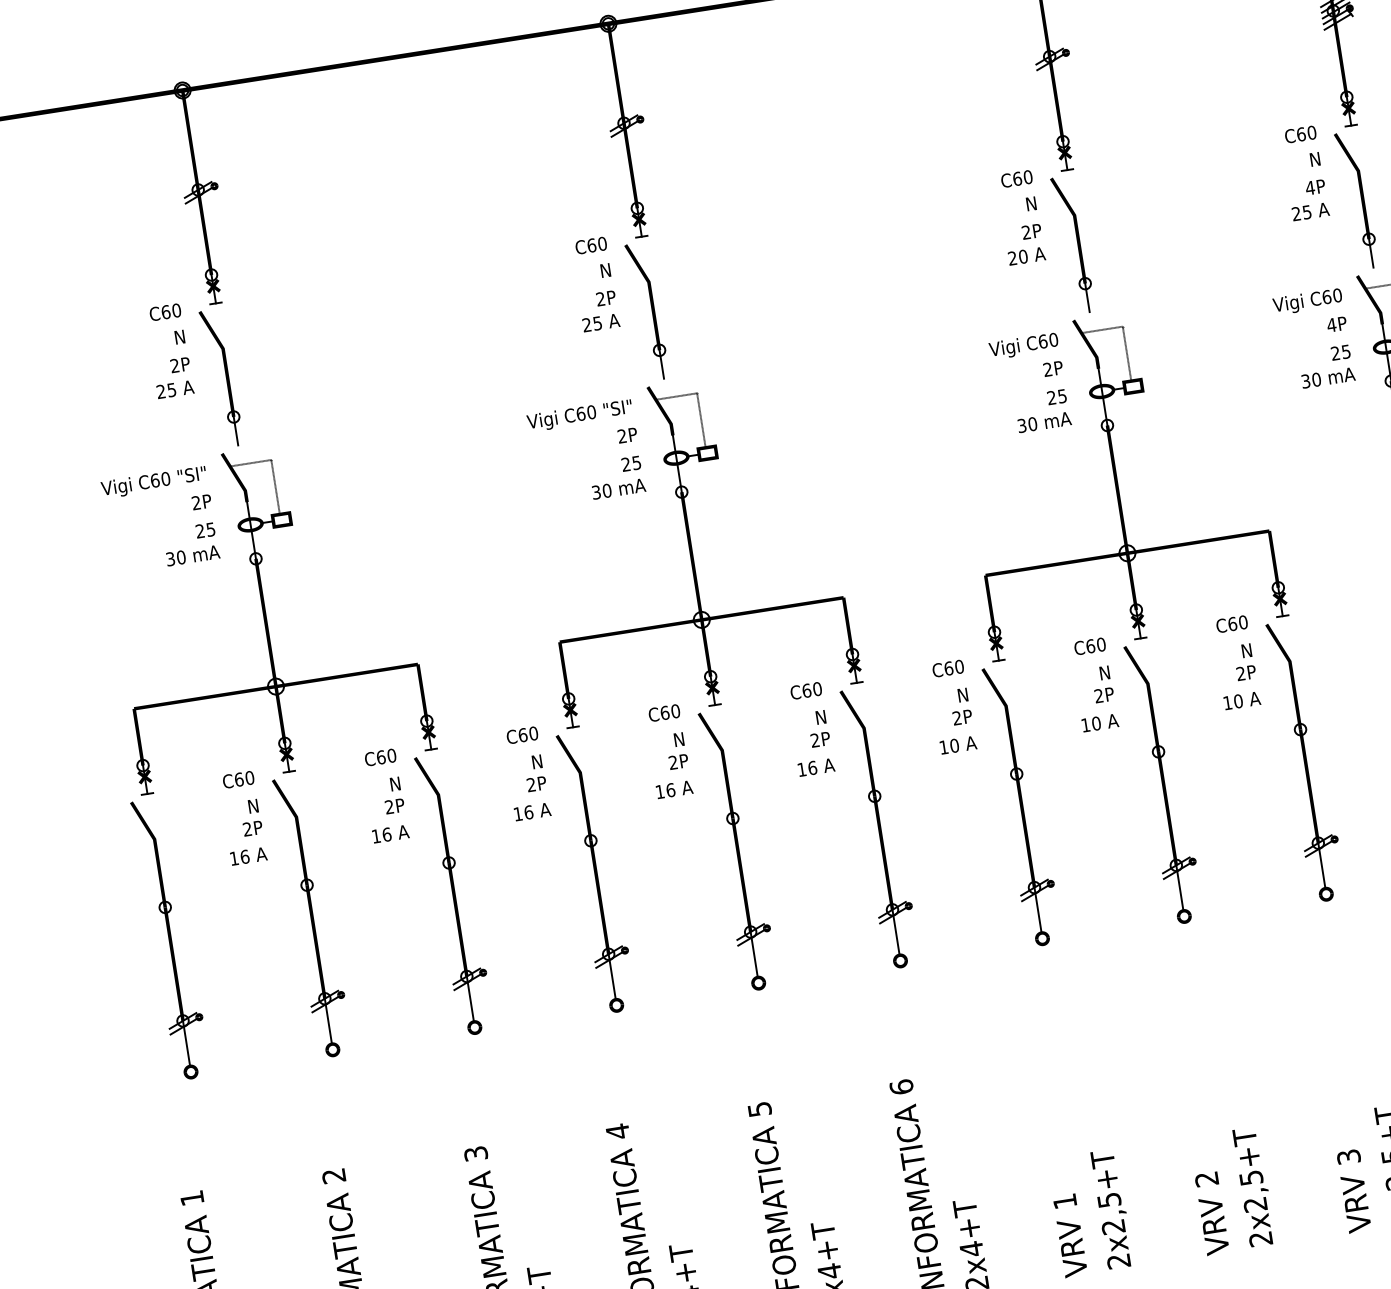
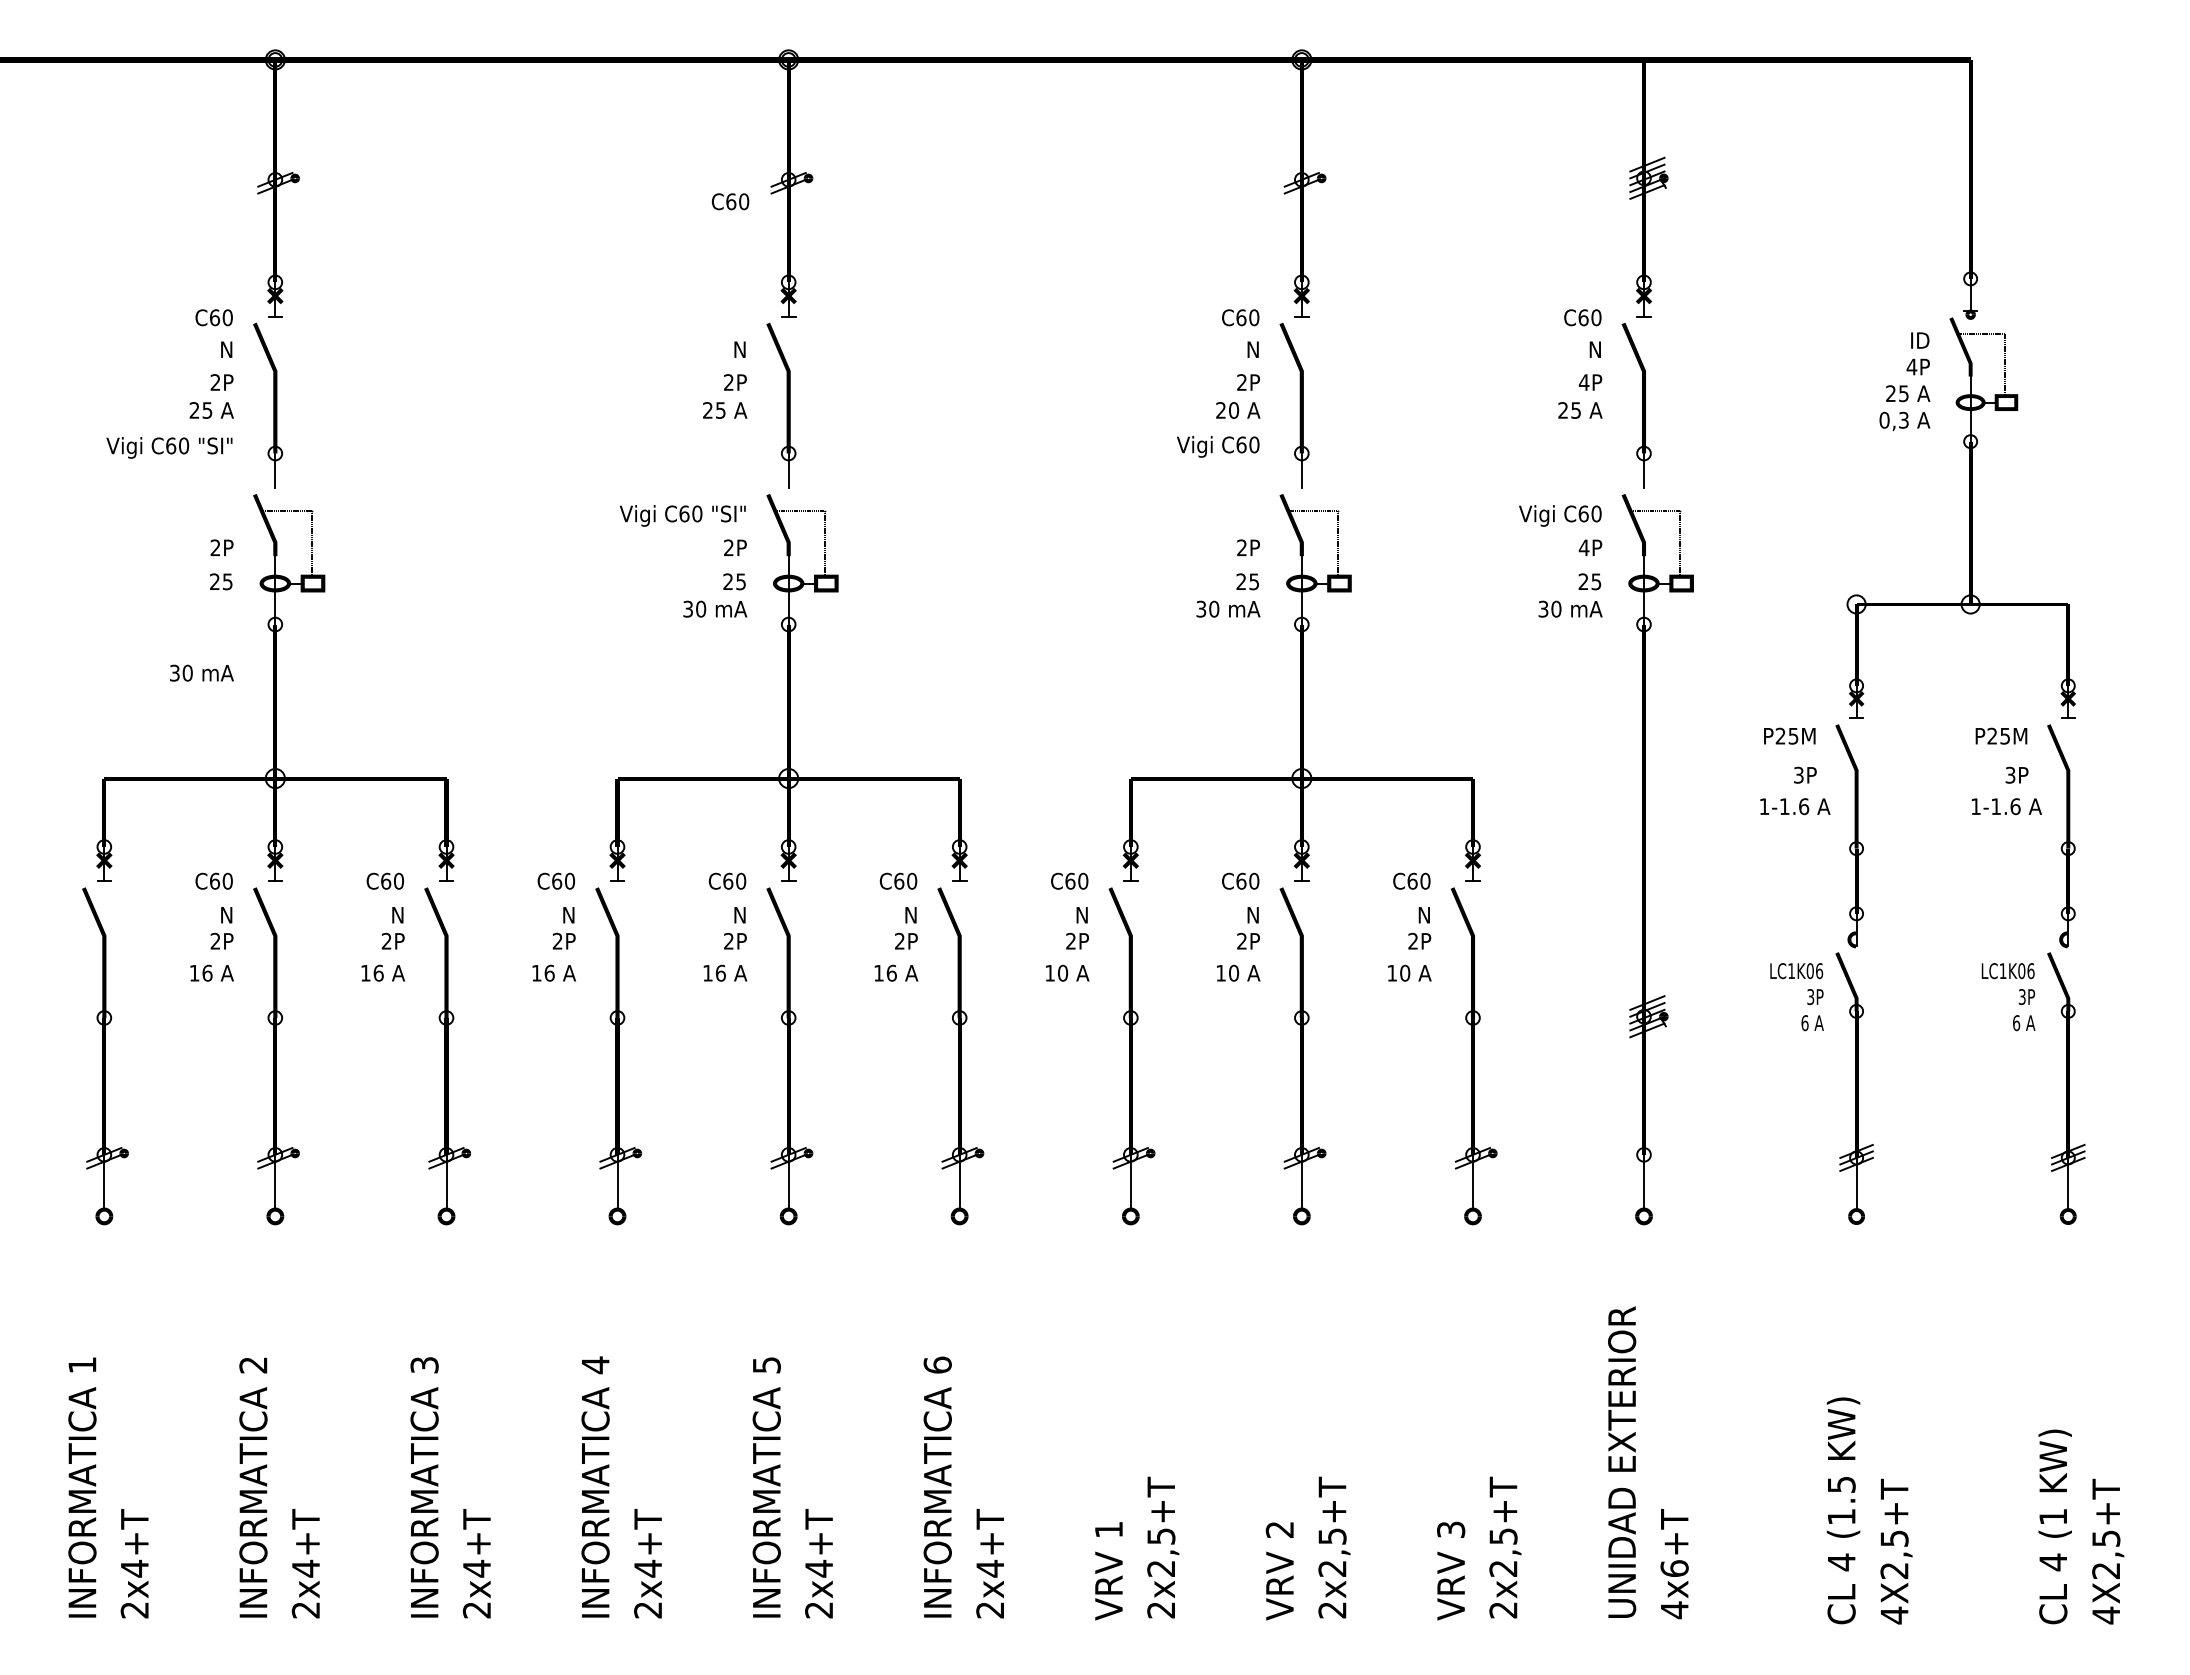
text: (591, 245) -> (730, 201), moved
text: (1024, 345) -> (1218, 446), moved
text: (154, 482) -> (169, 447), moved
text: (192, 555) -> (201, 672), moved

